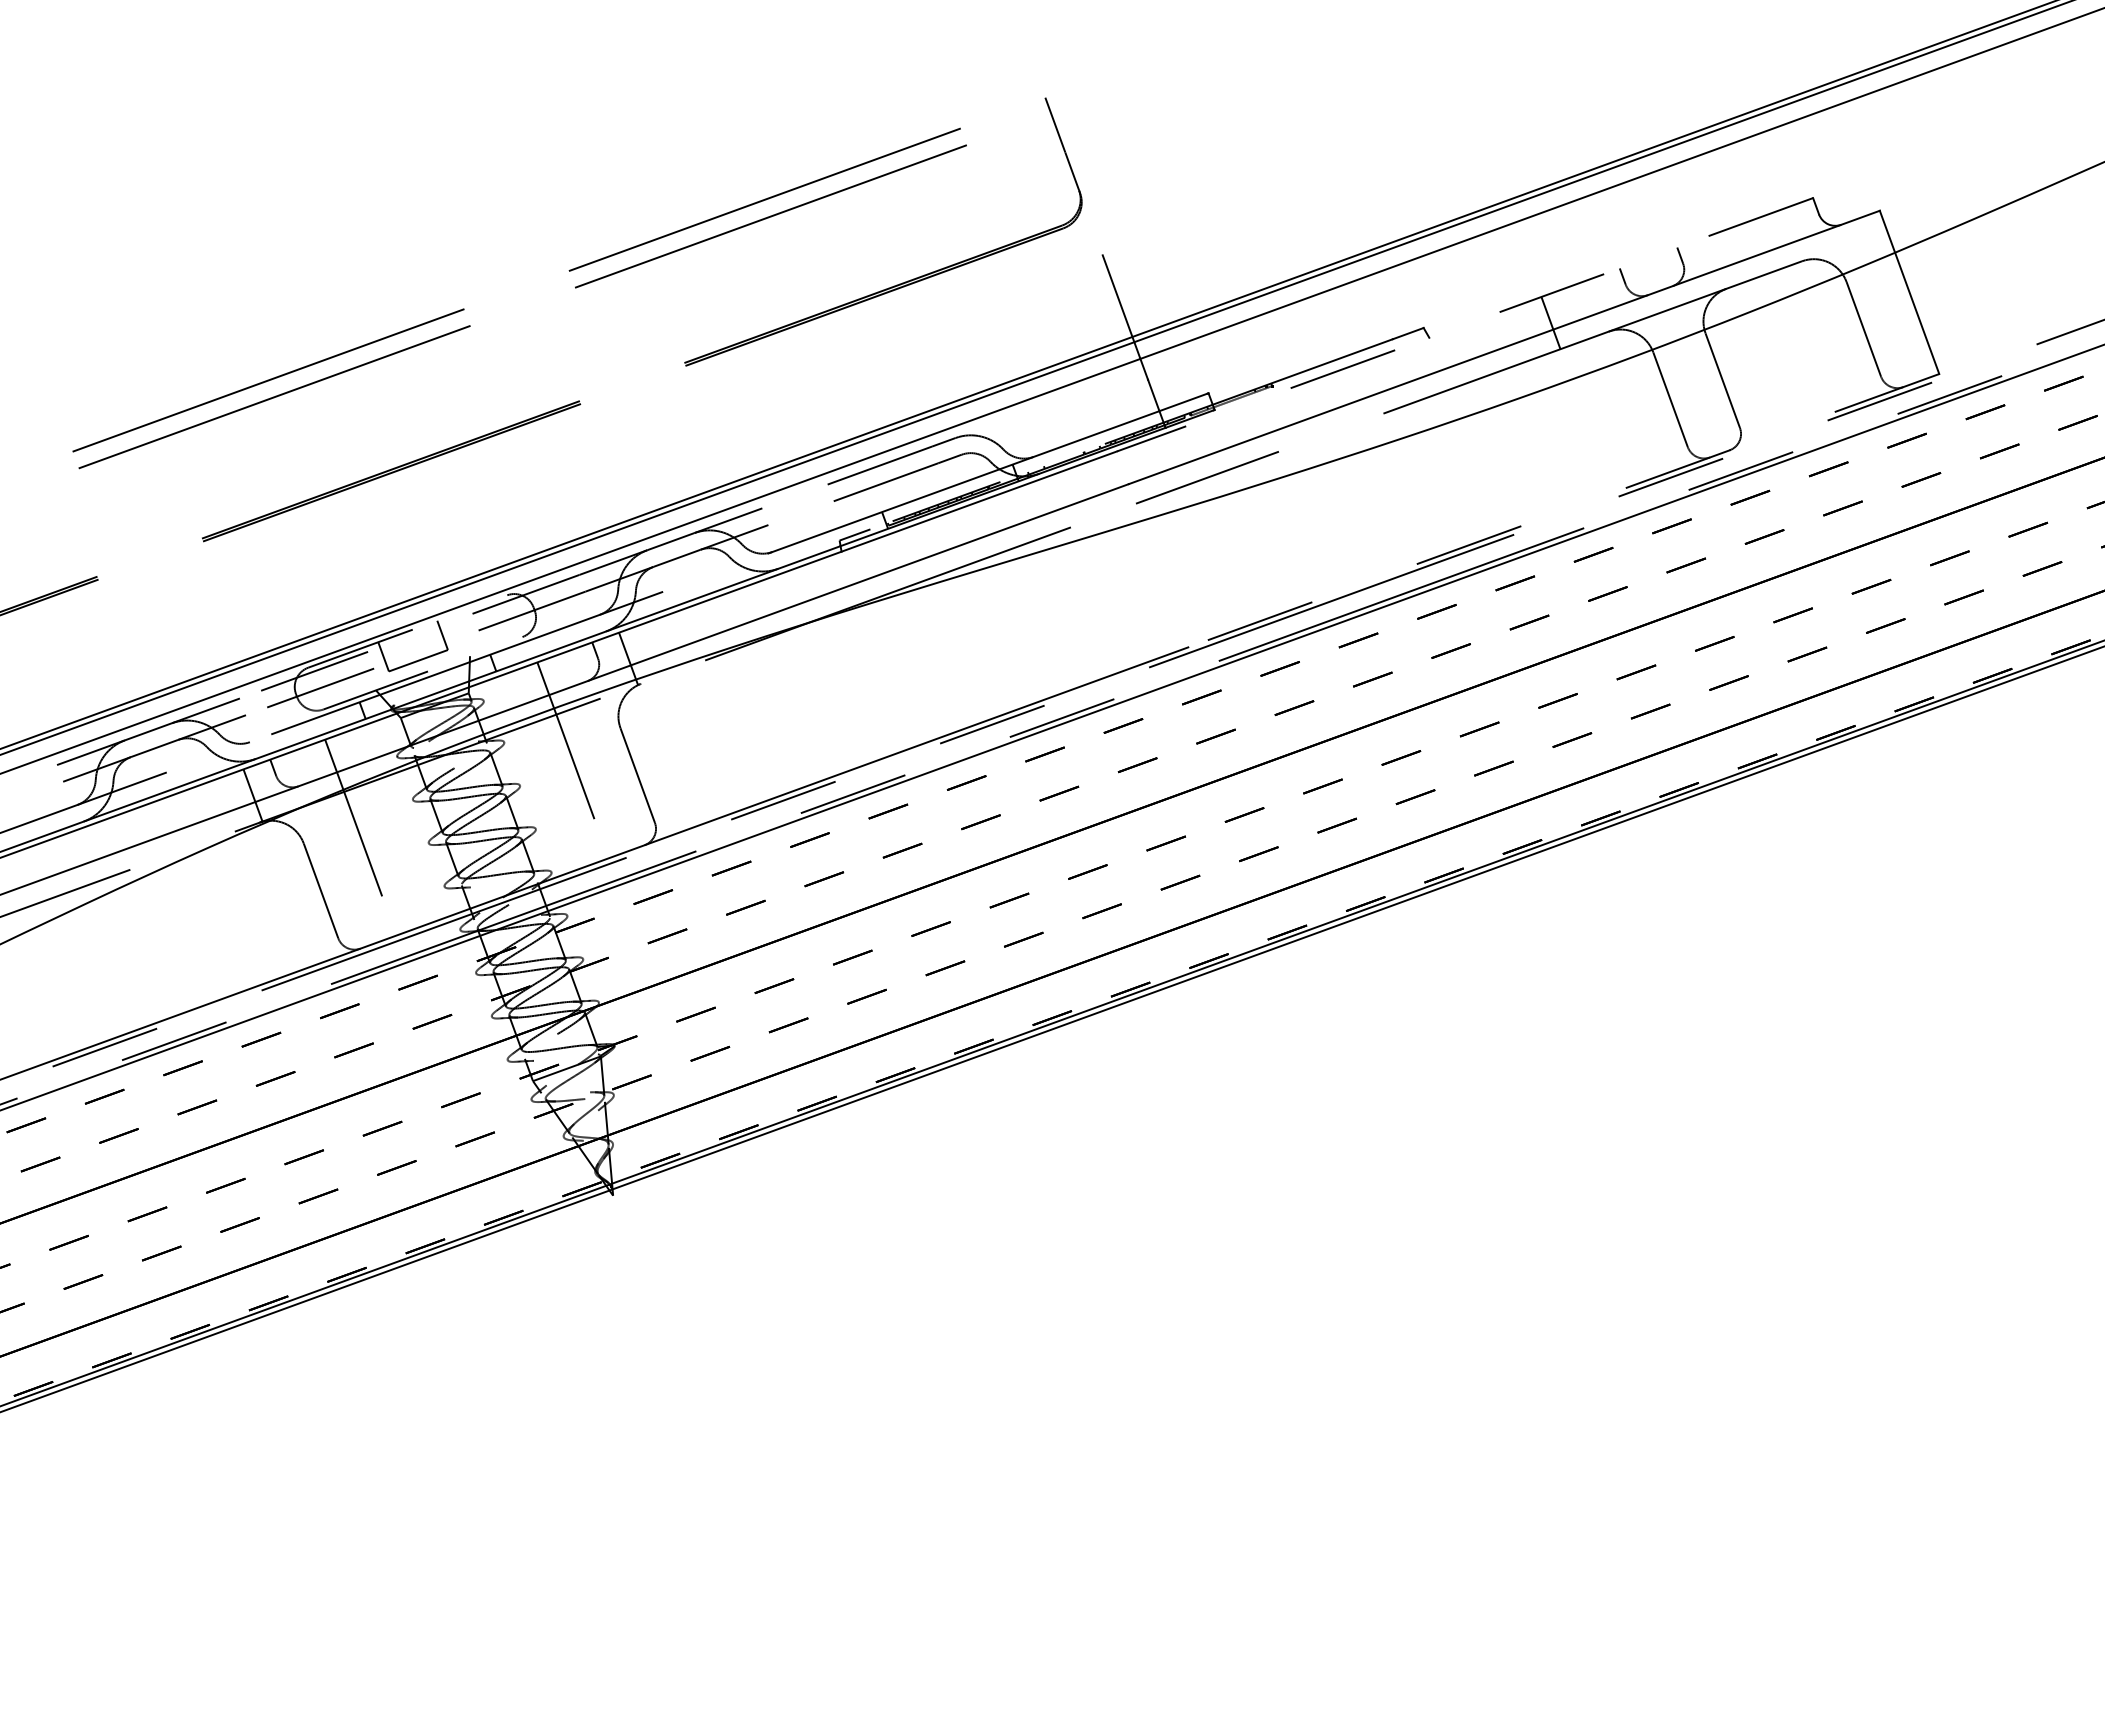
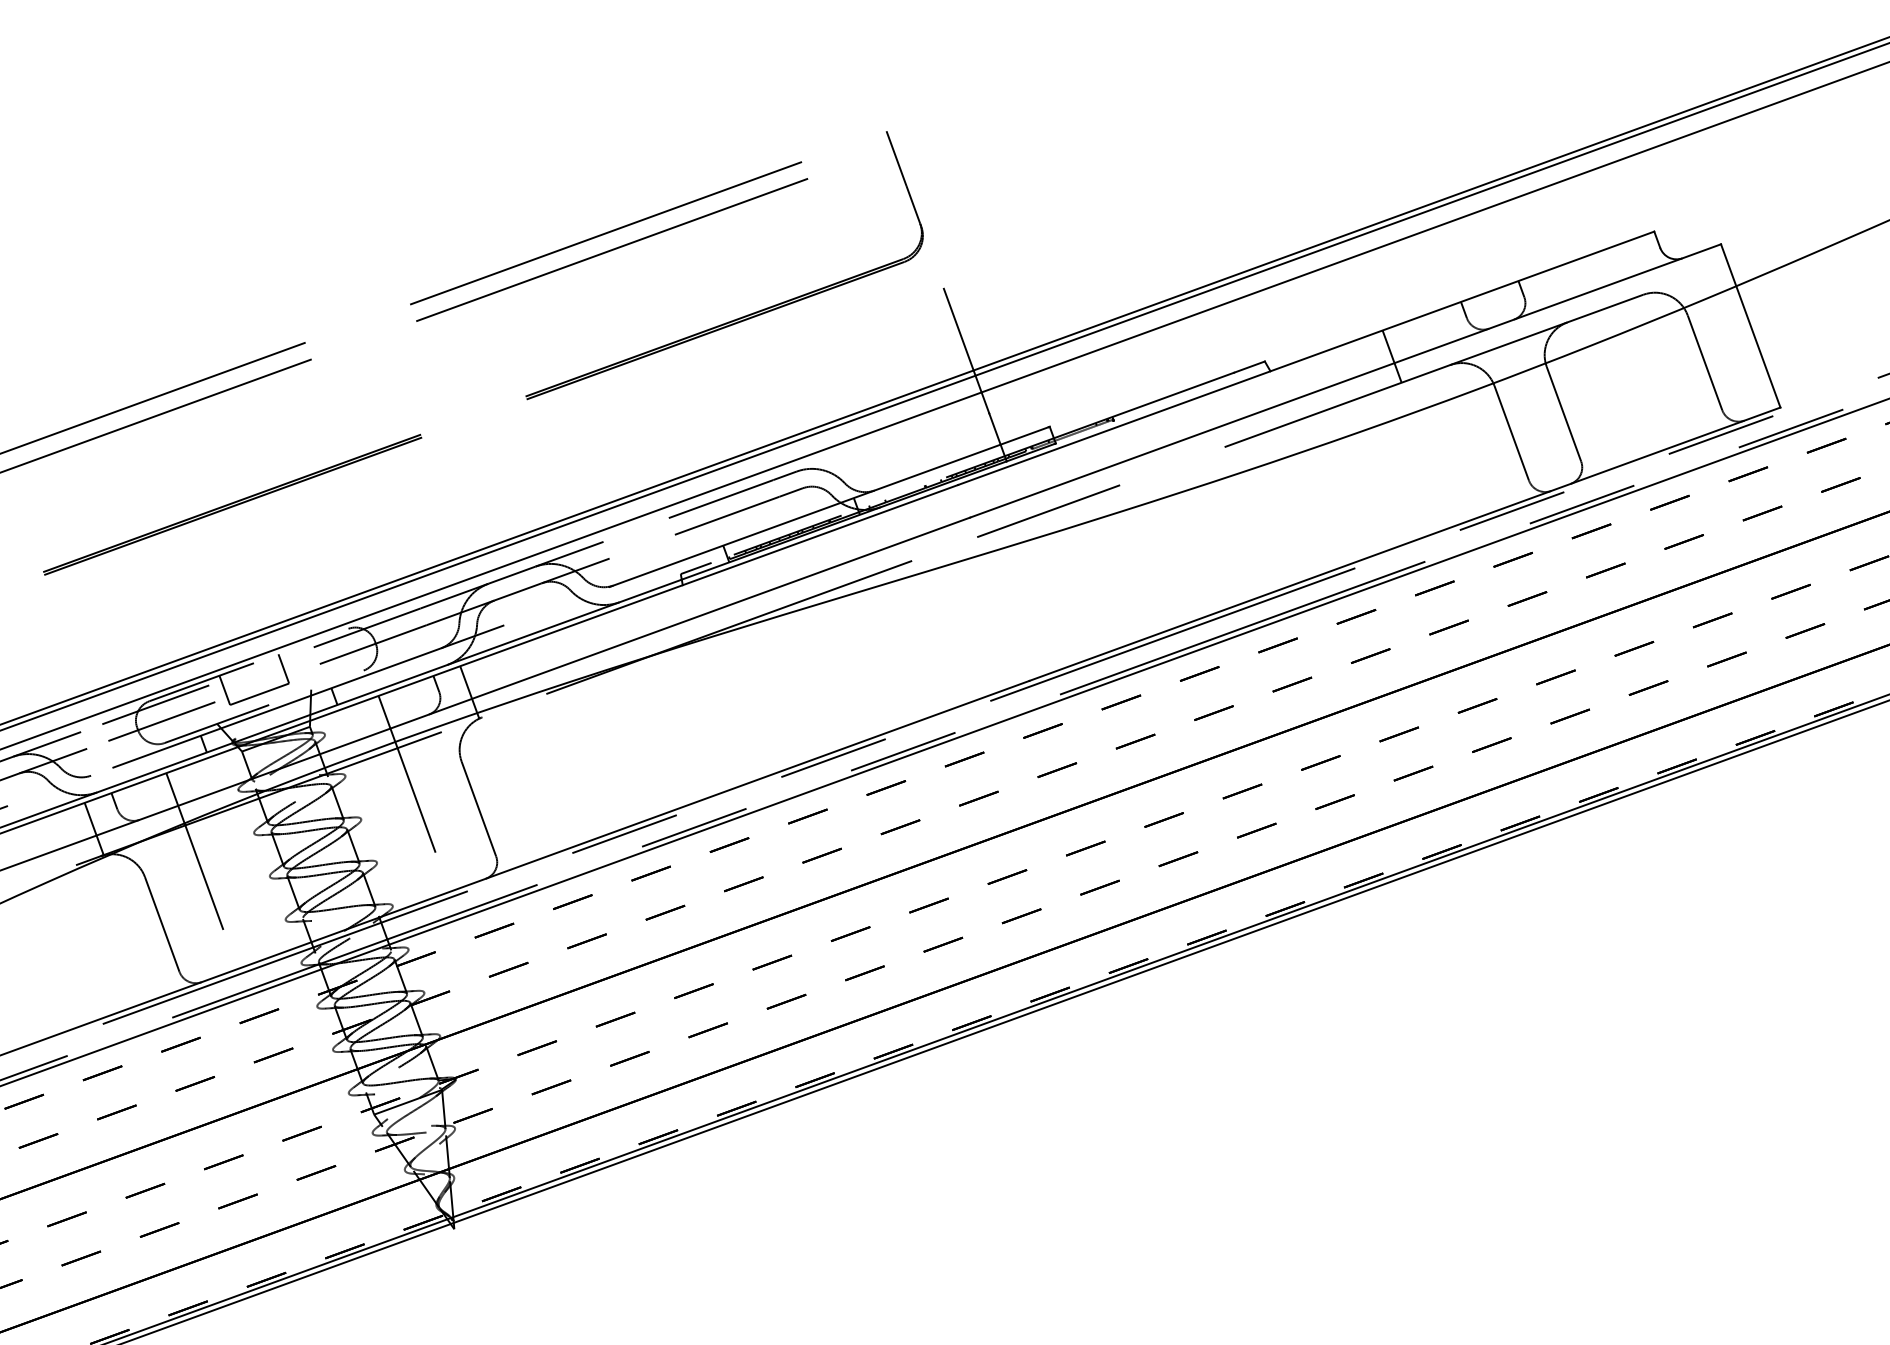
line: (1464, 324) -> (1305, 358), dashed -> solid
line: (1563, 510) -> (1404, 544), dashed -> solid

